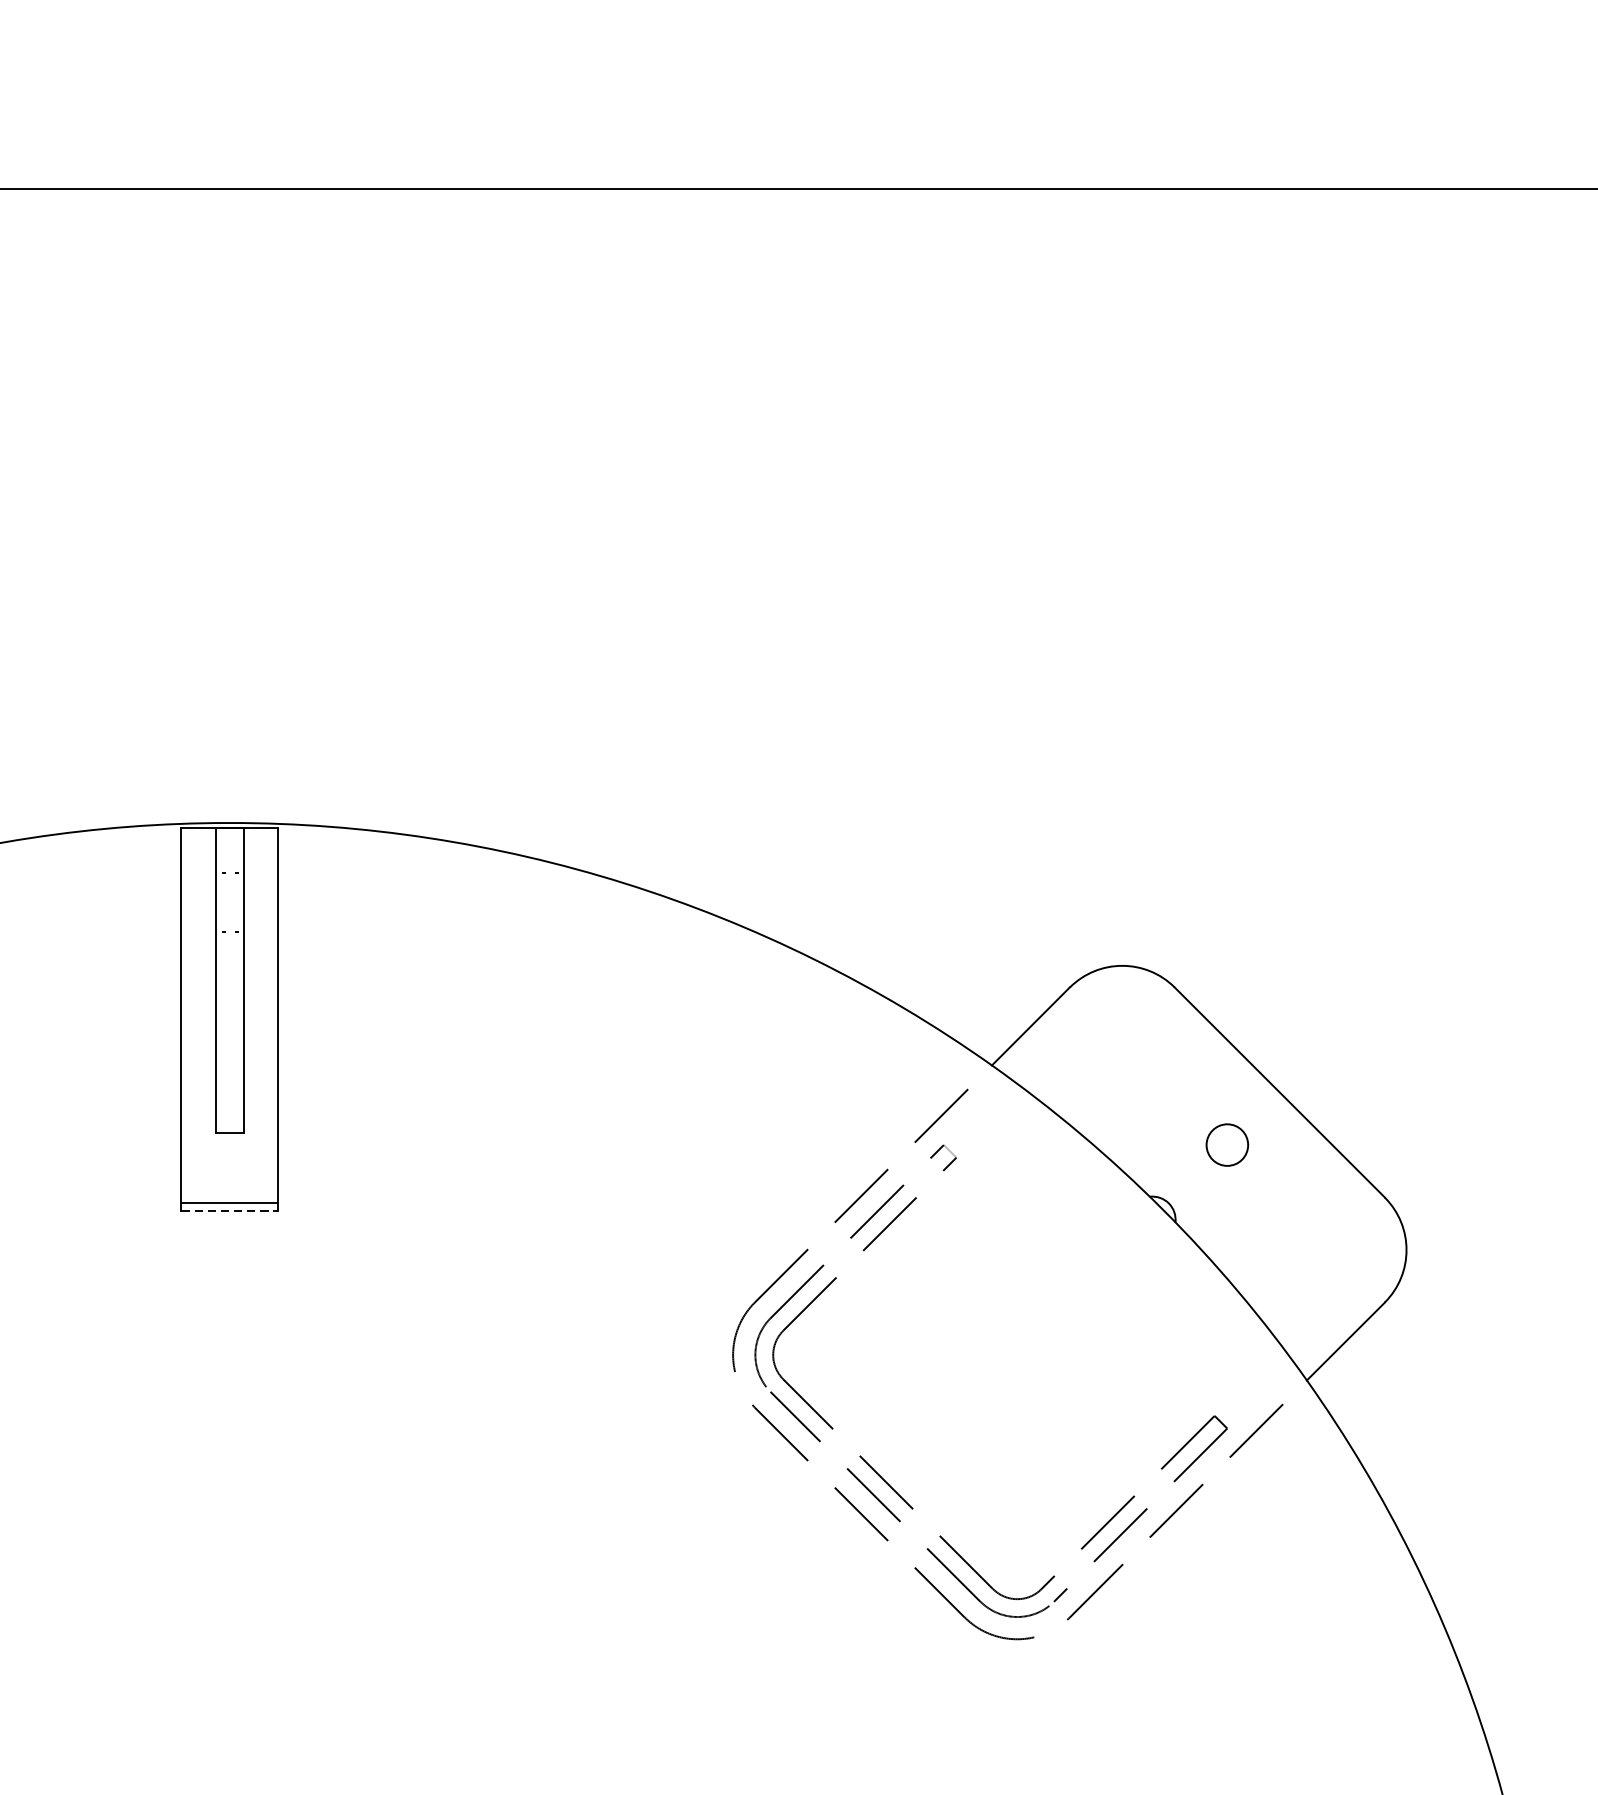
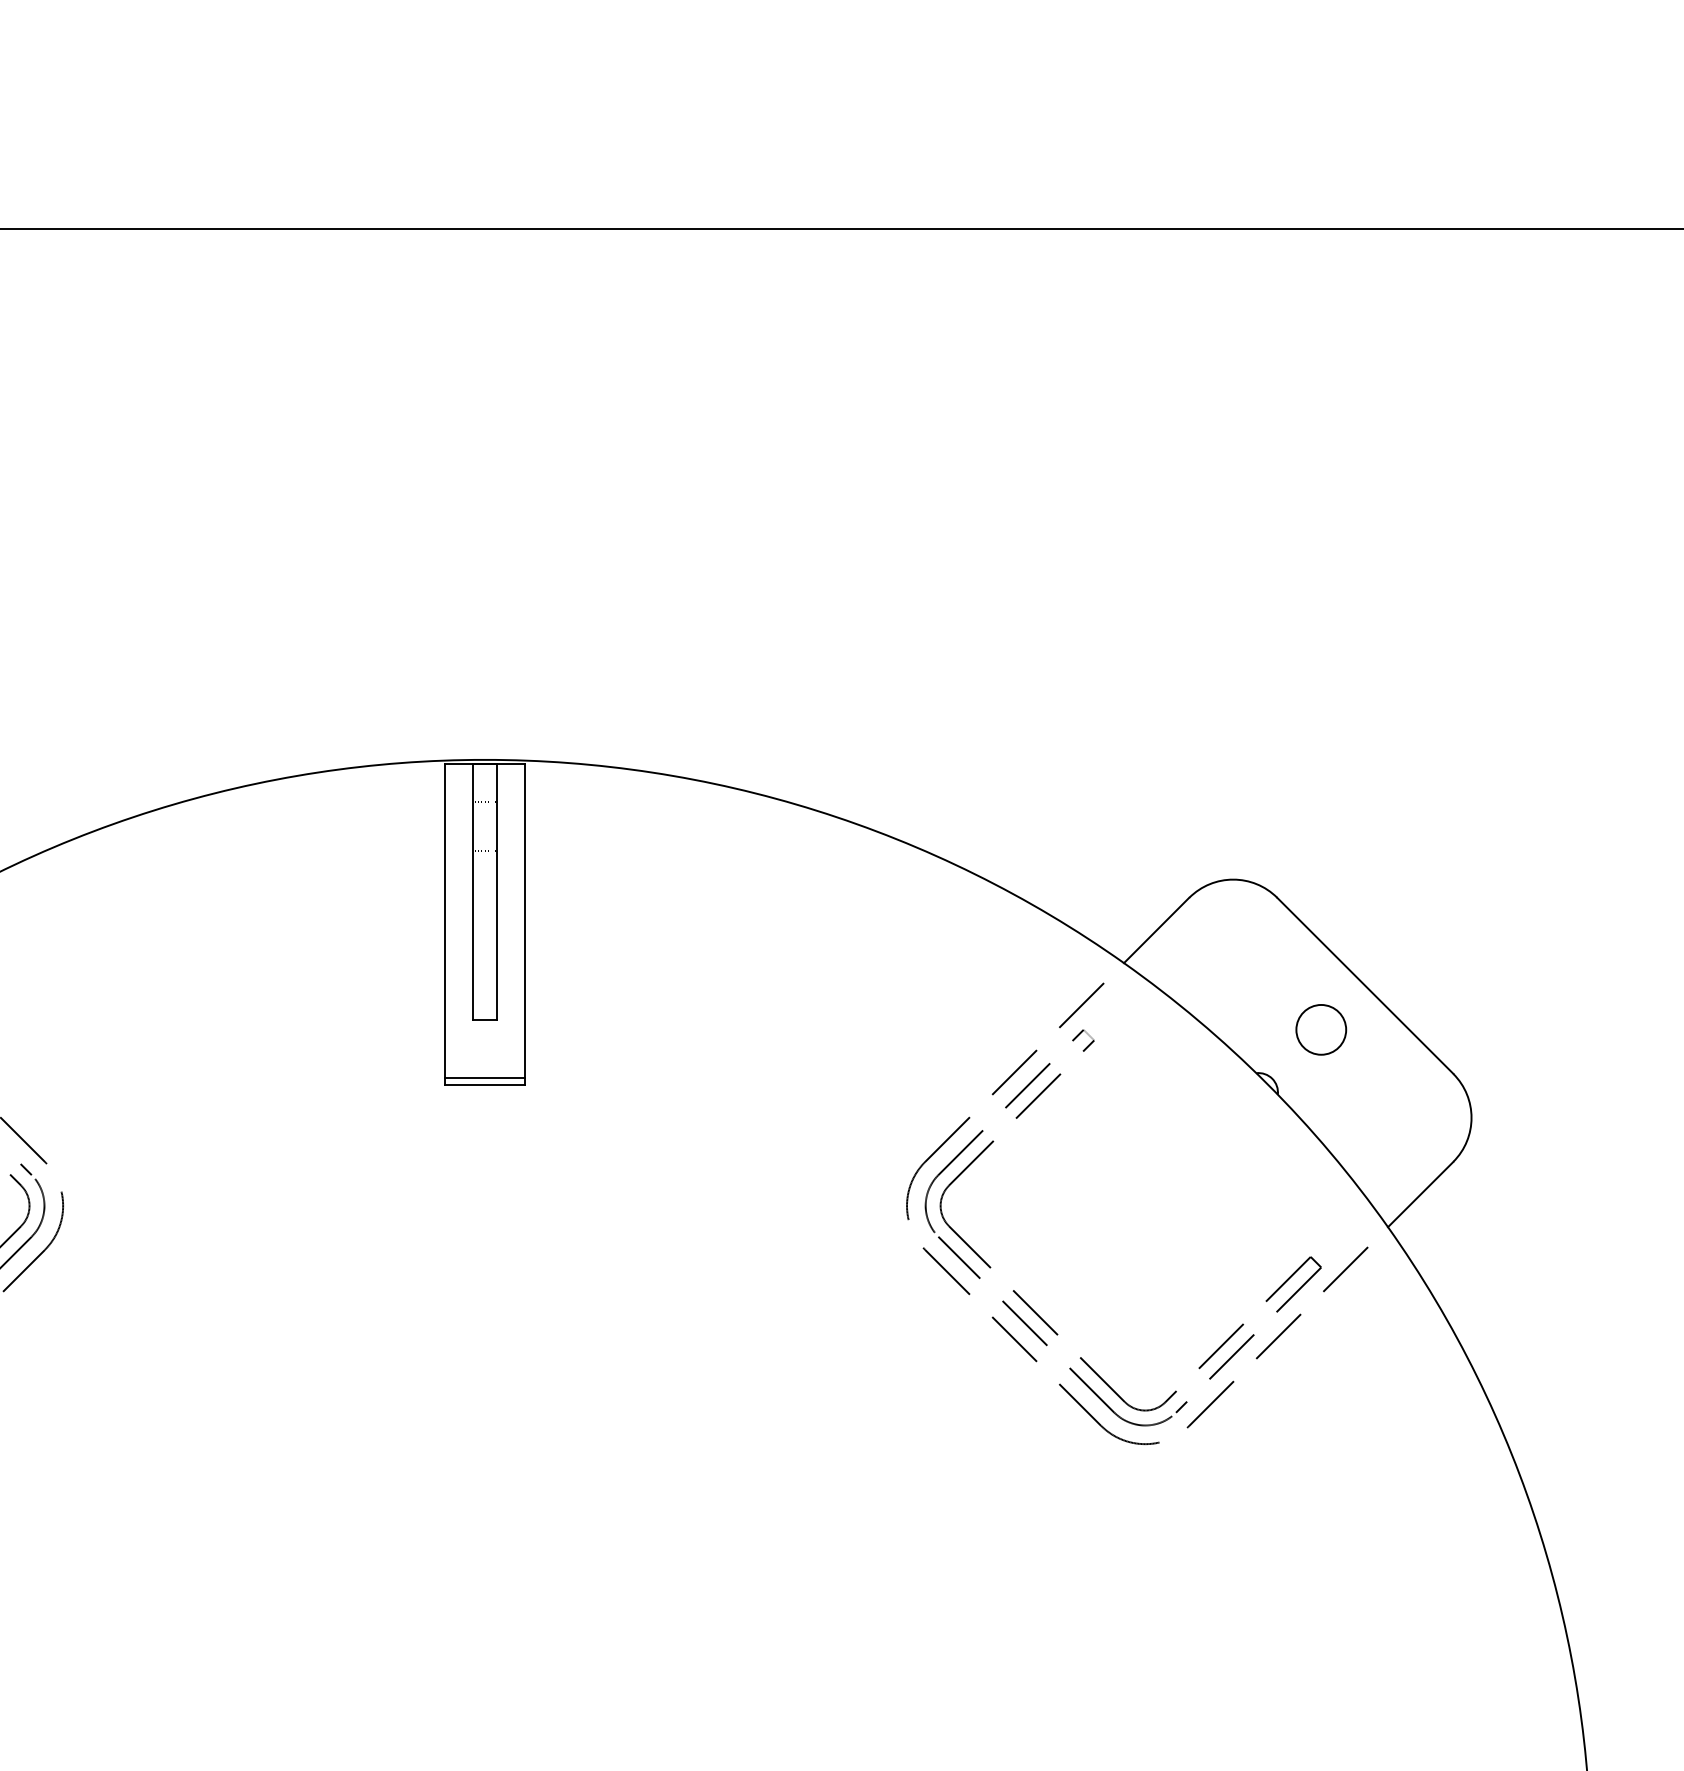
circle: (1227, 1144) -> (1321, 1029), size x1.43
line: (230, 1211) -> (485, 1085), dashed -> solid

